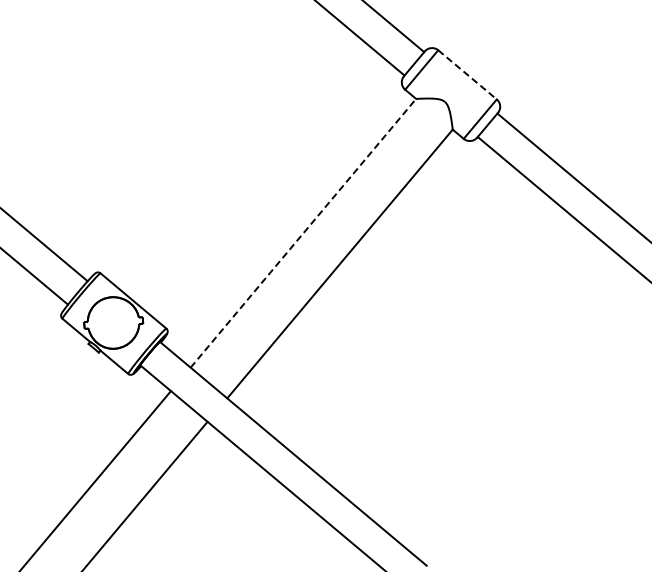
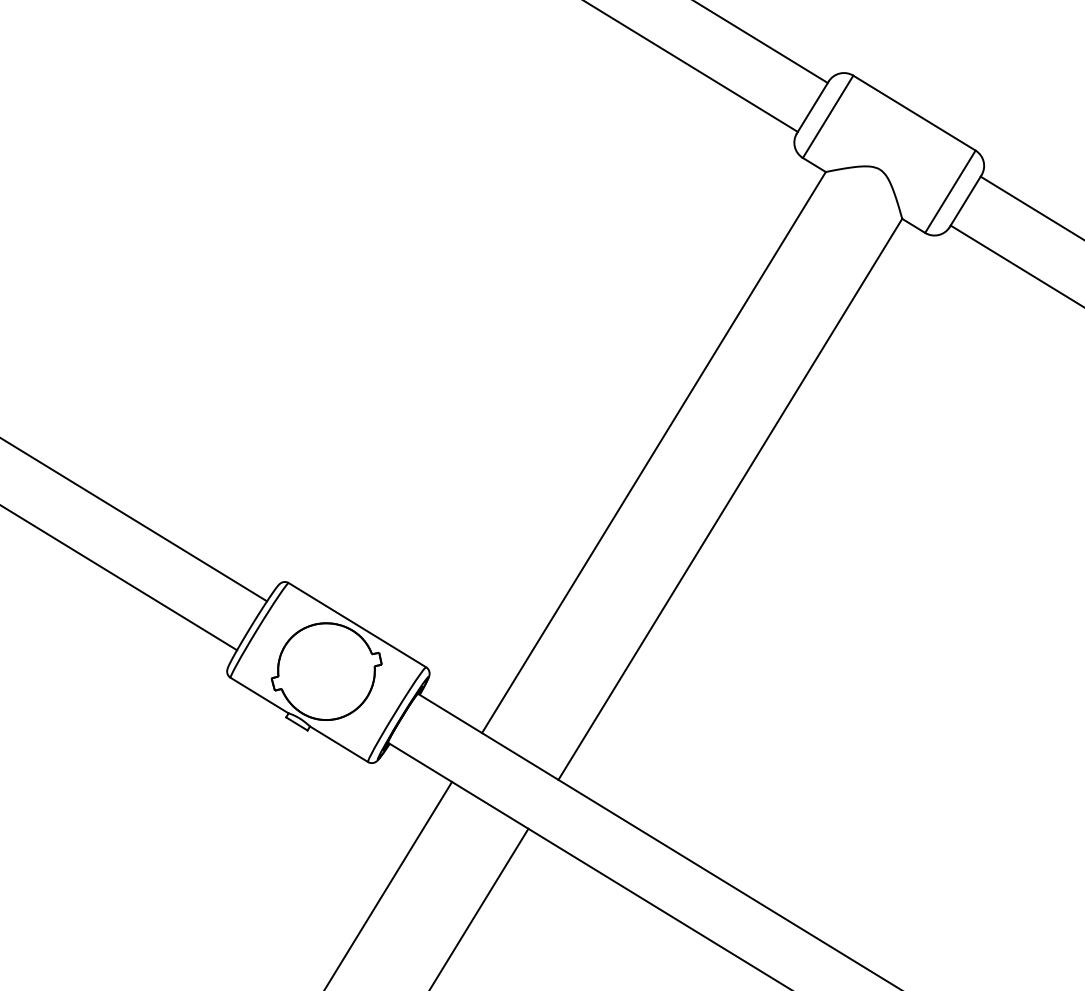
line: (467, 75) -> (914, 114), dashed -> solid
line: (303, 232) -> (653, 451), dashed -> solid

